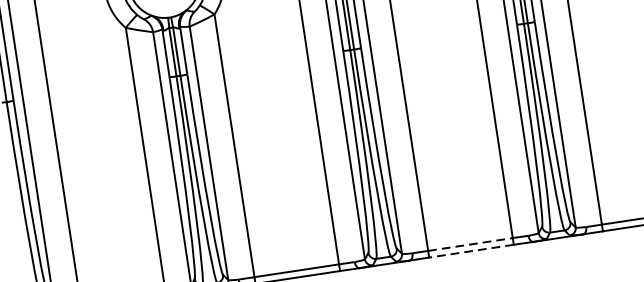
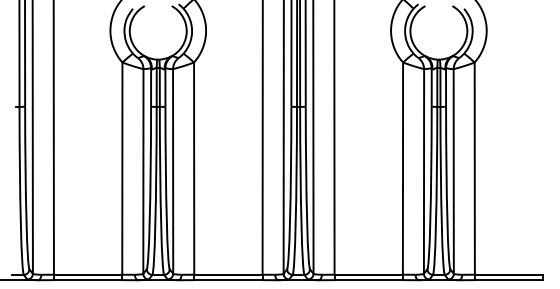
line: (471, 244) -> (369, 274), dashed -> solid
line: (471, 251) -> (368, 280), dashed -> solid

